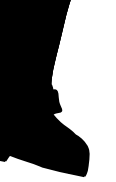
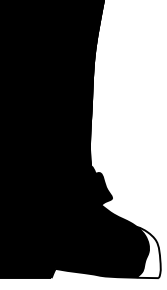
fill: (80, 155) -> (148, 252), removed

